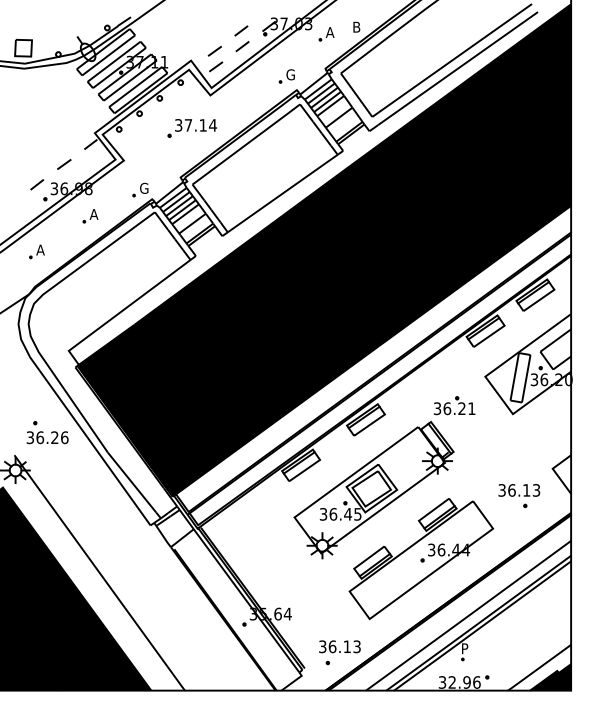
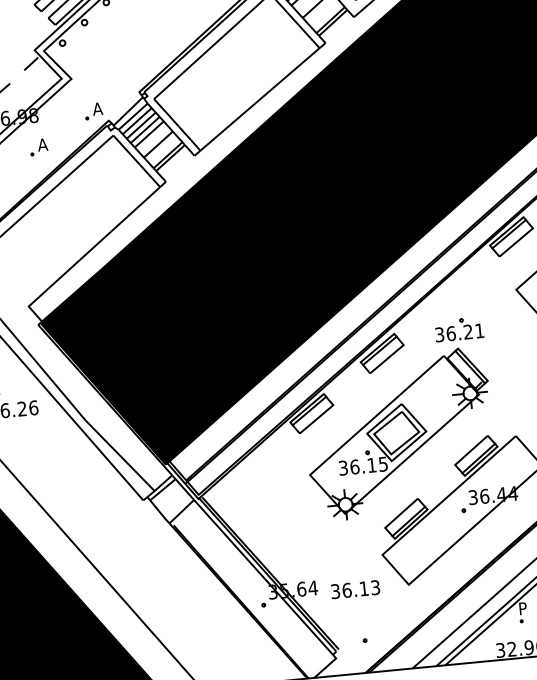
part: (191, 128) -> (146, 33), removed
text: (143, 187) -> (97, 107), G -> A
part: (454, 405) -> (459, 329), moved
text: (348, 514) -> (372, 465), 36.45 -> 36.15
text: (339, 646) -> (355, 589), moved

